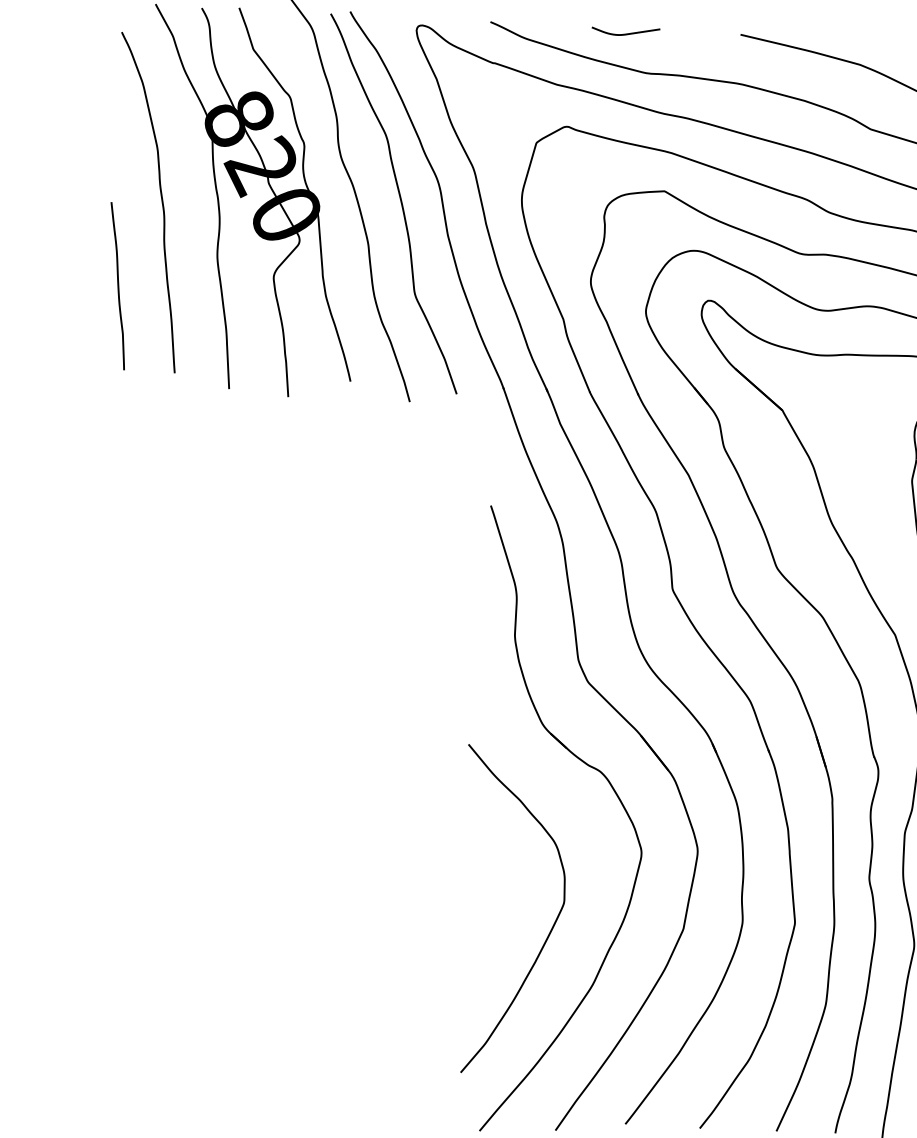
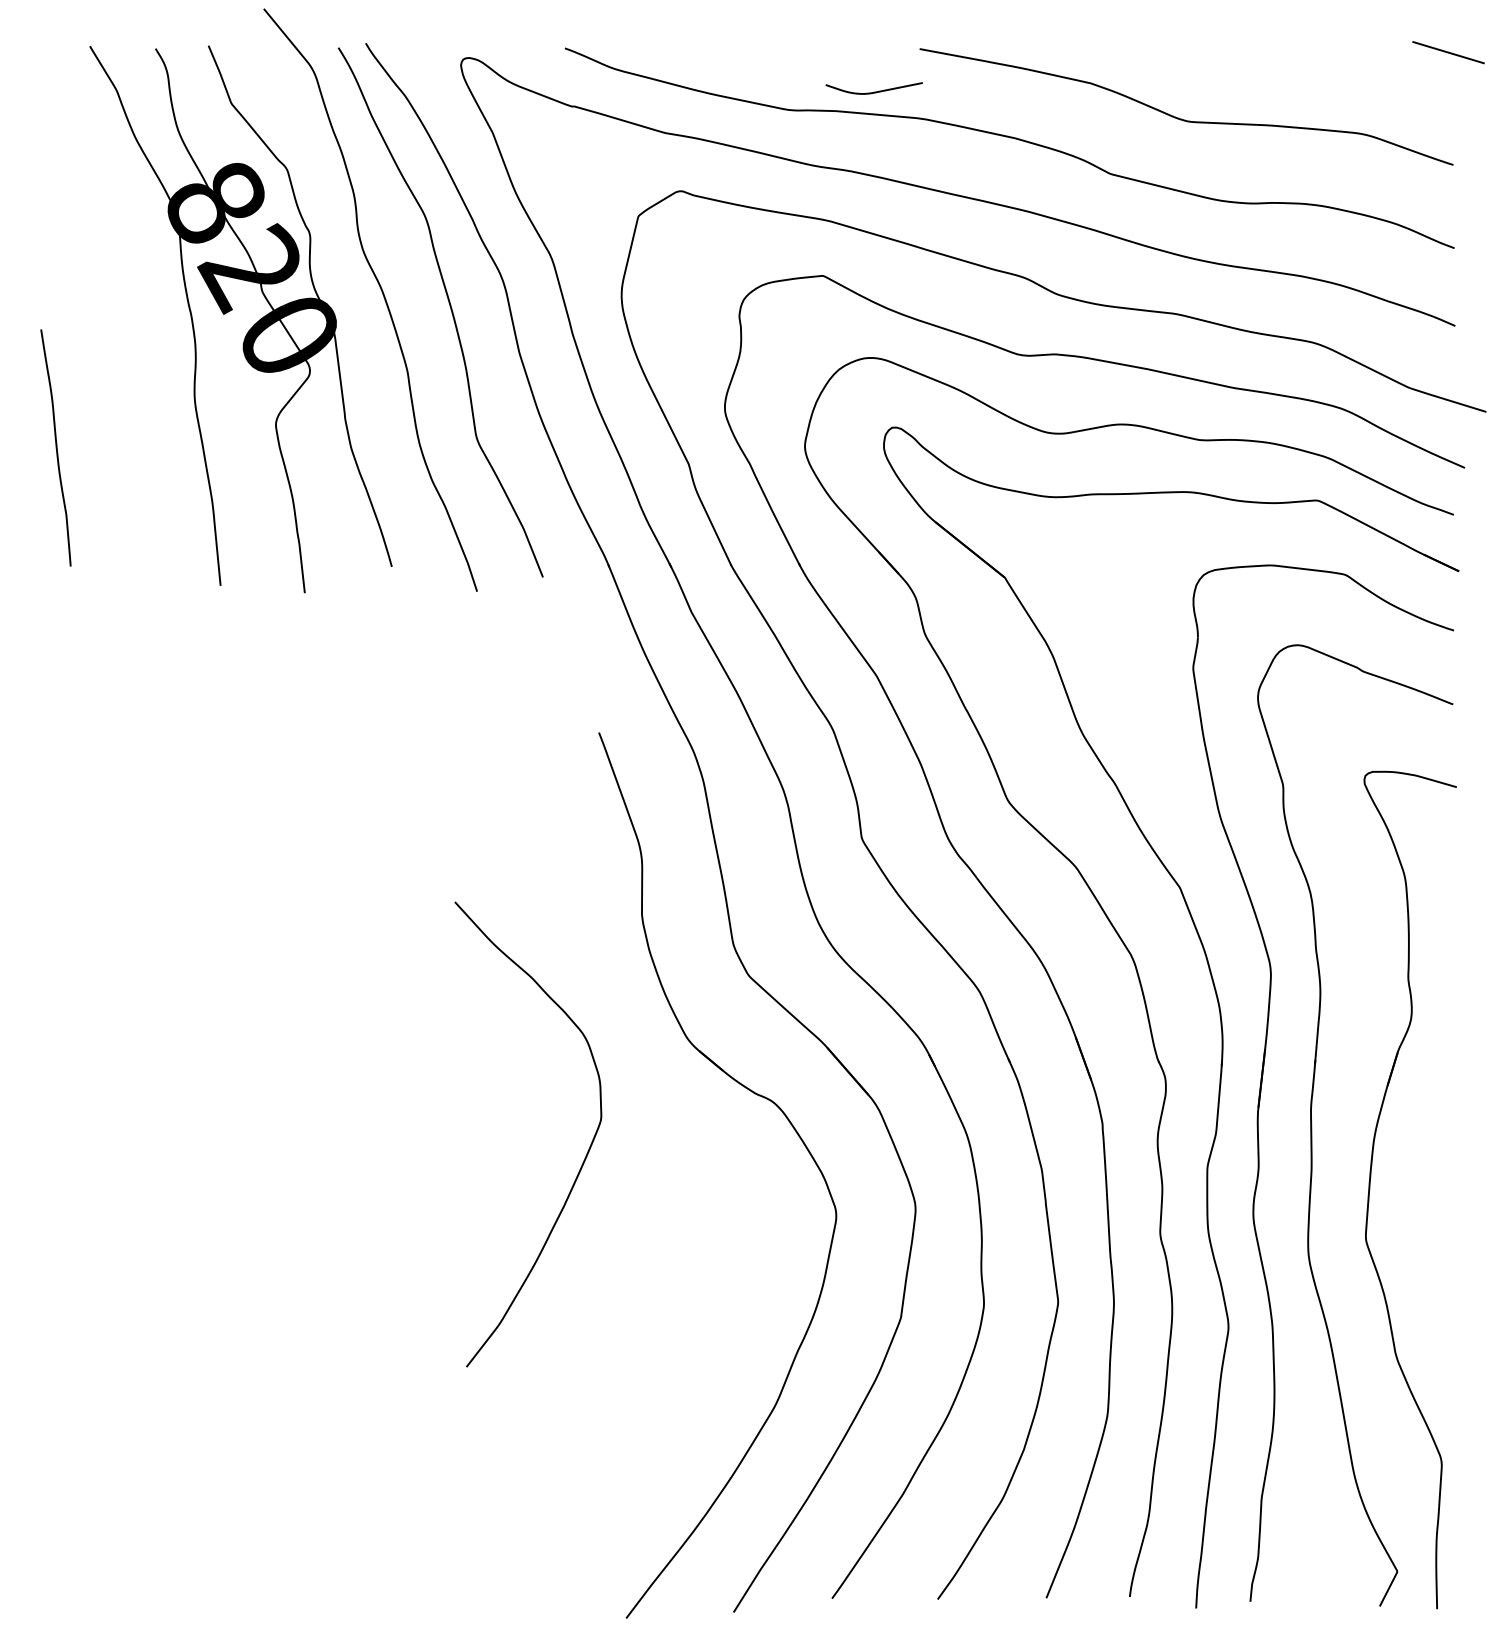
curve: (625, 33) -> (874, 91), moved
curve: (161, 199) -> (111, 322), removed
curve: (551, 927) -> (585, 1155), moved

